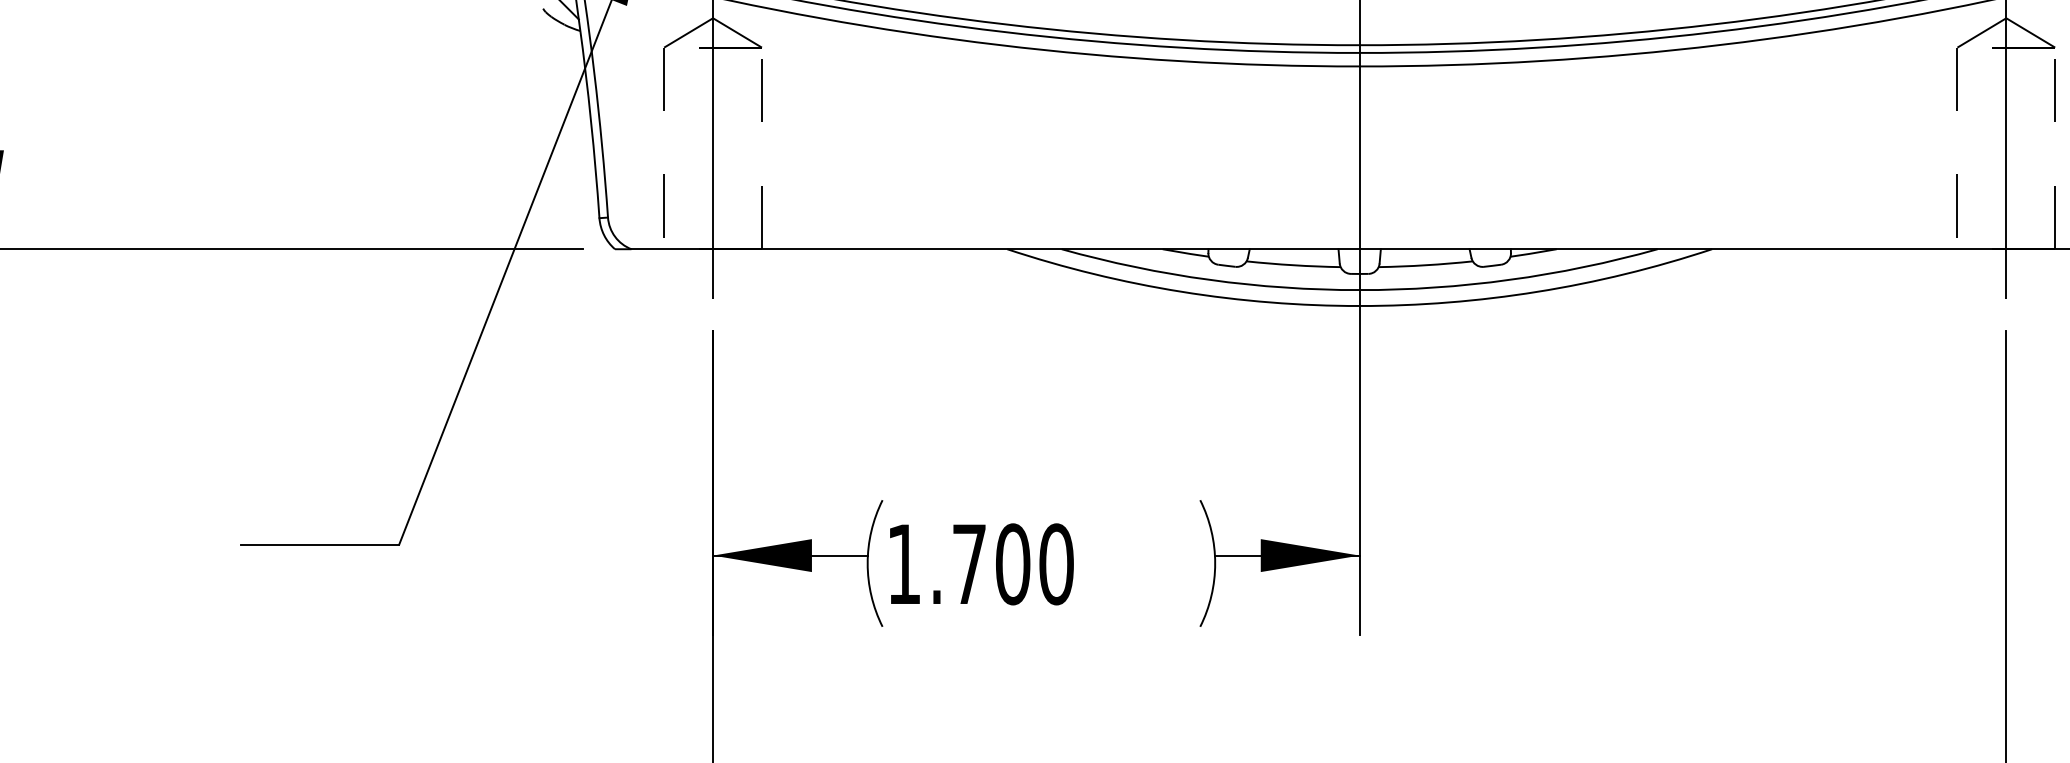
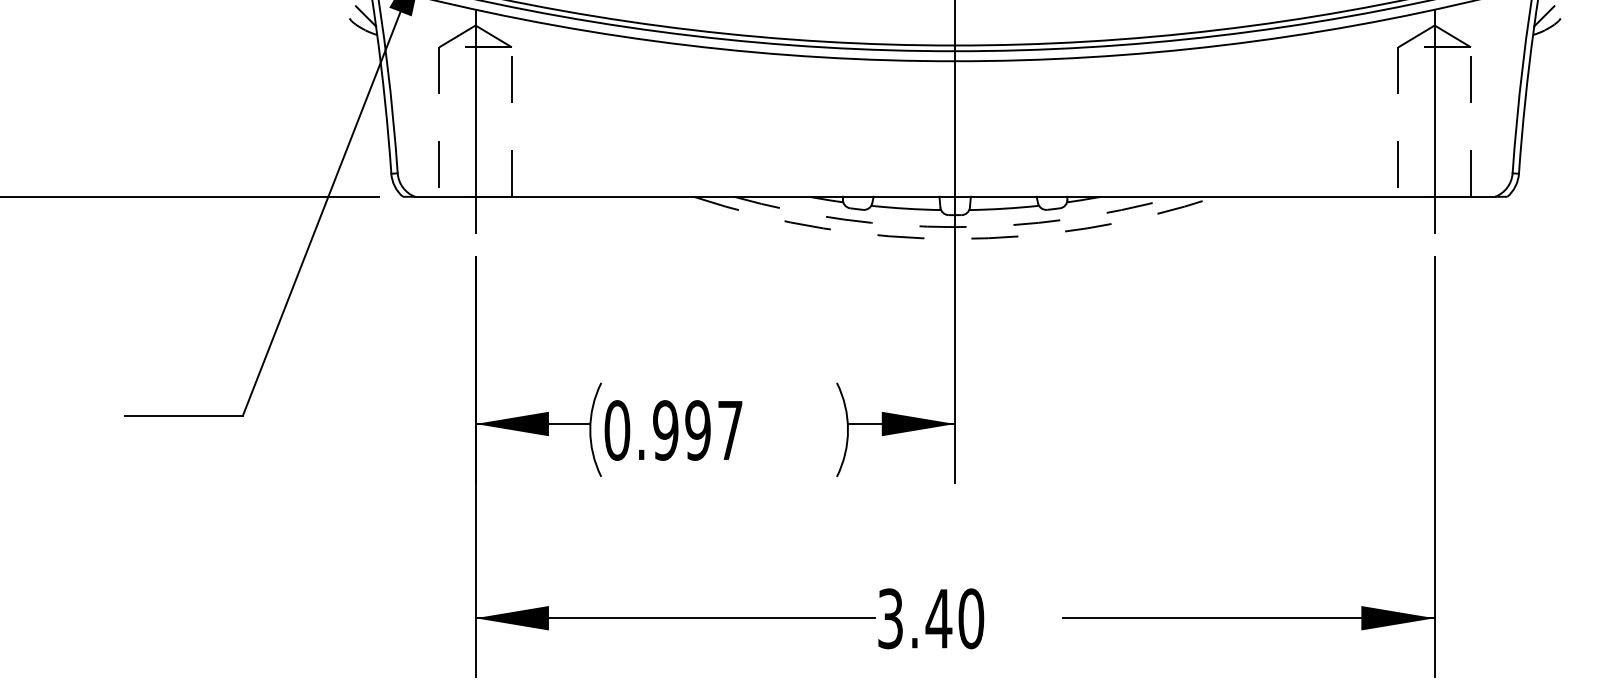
arc: (1360, 290) -> (955, 227), solid -> dashed
arc: (1360, 305) -> (955, 238), solid -> dashed
text: (979, 564) -> (673, 430), 1.700 -> 0.997

